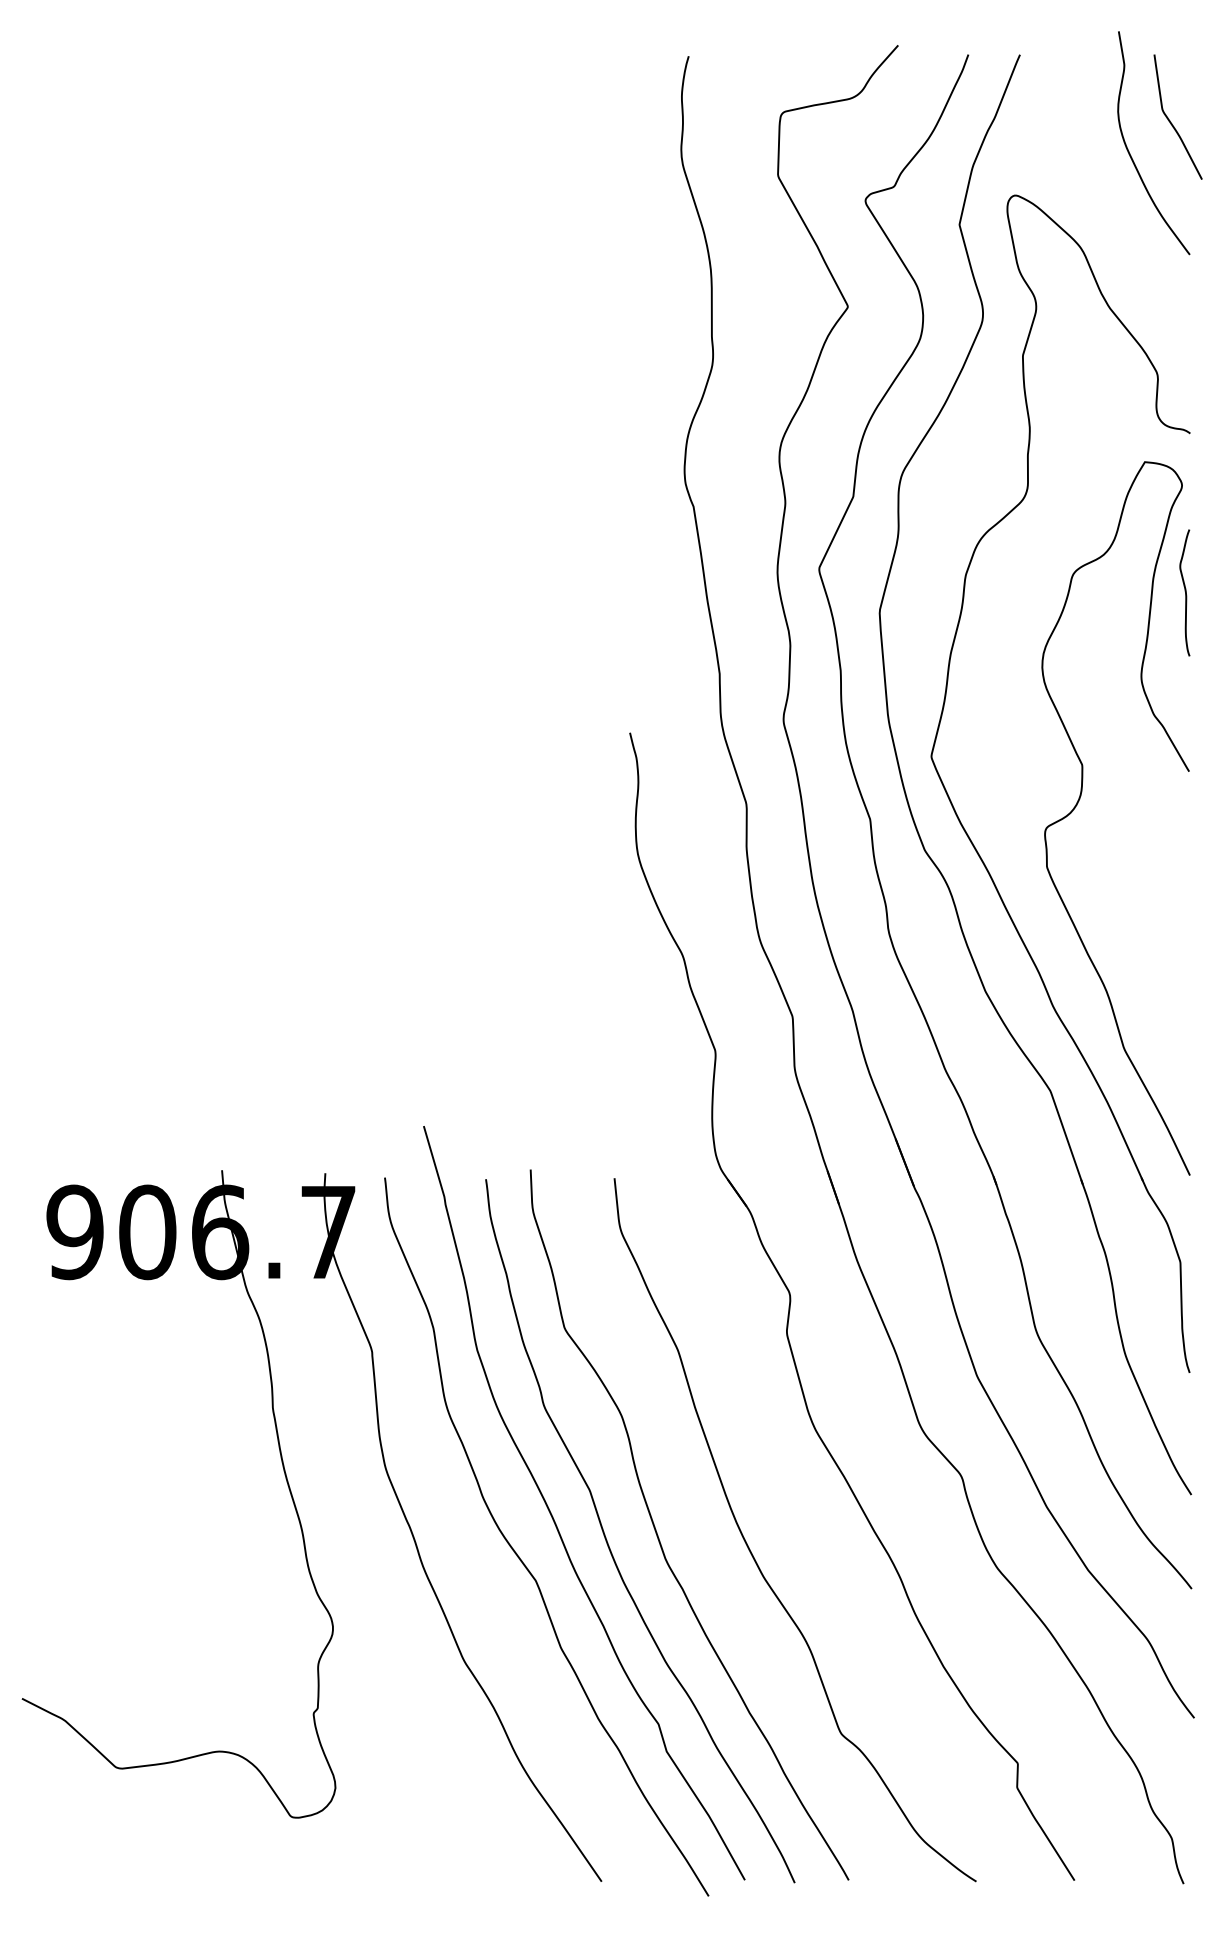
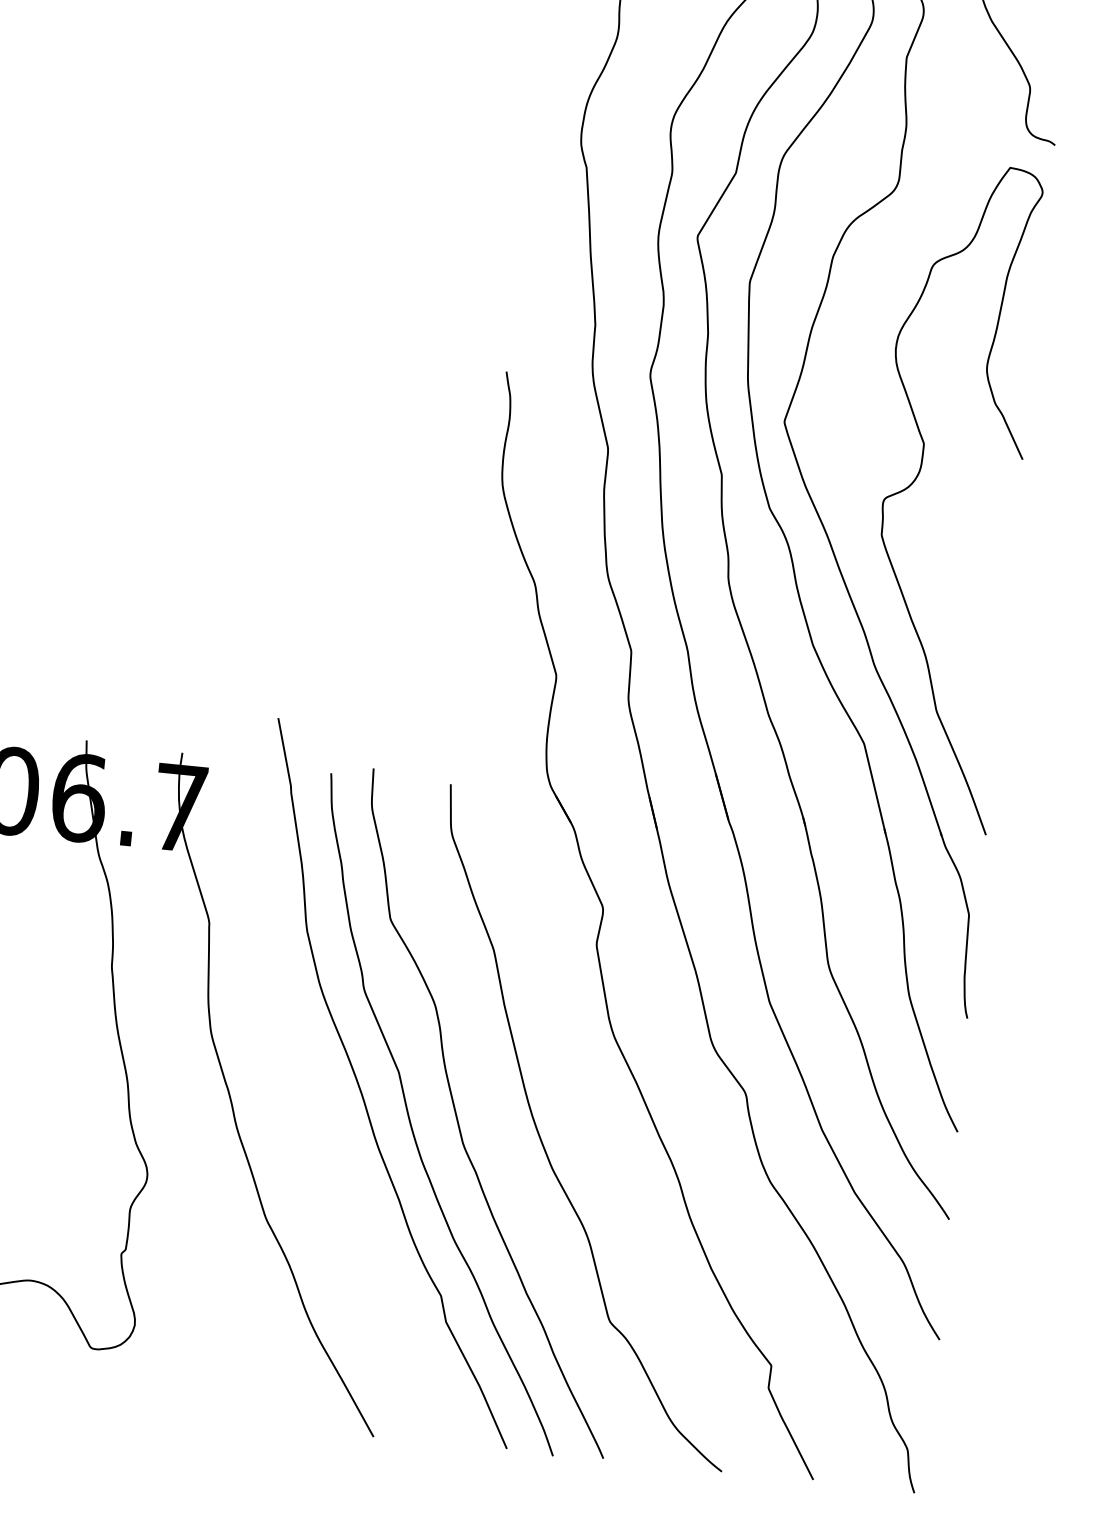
curve: (1184, 591) -> (1035, 291), removed
curve: (519, 1556) -> (327, 1127), removed

